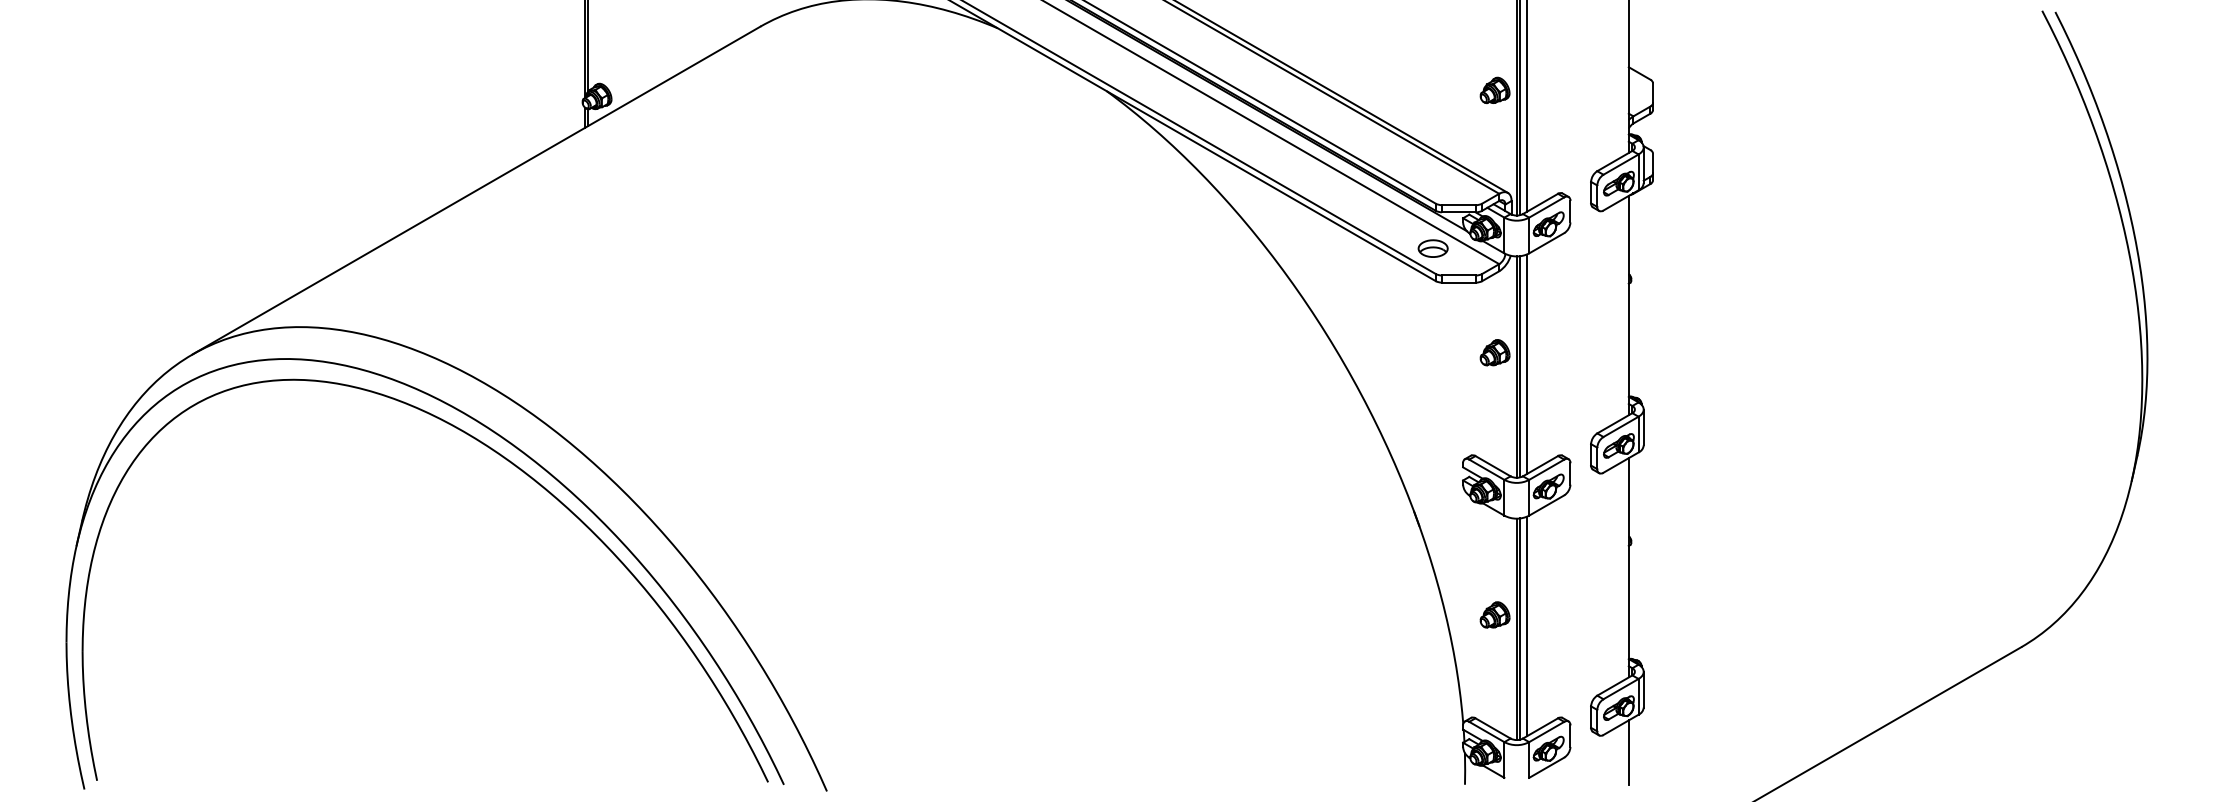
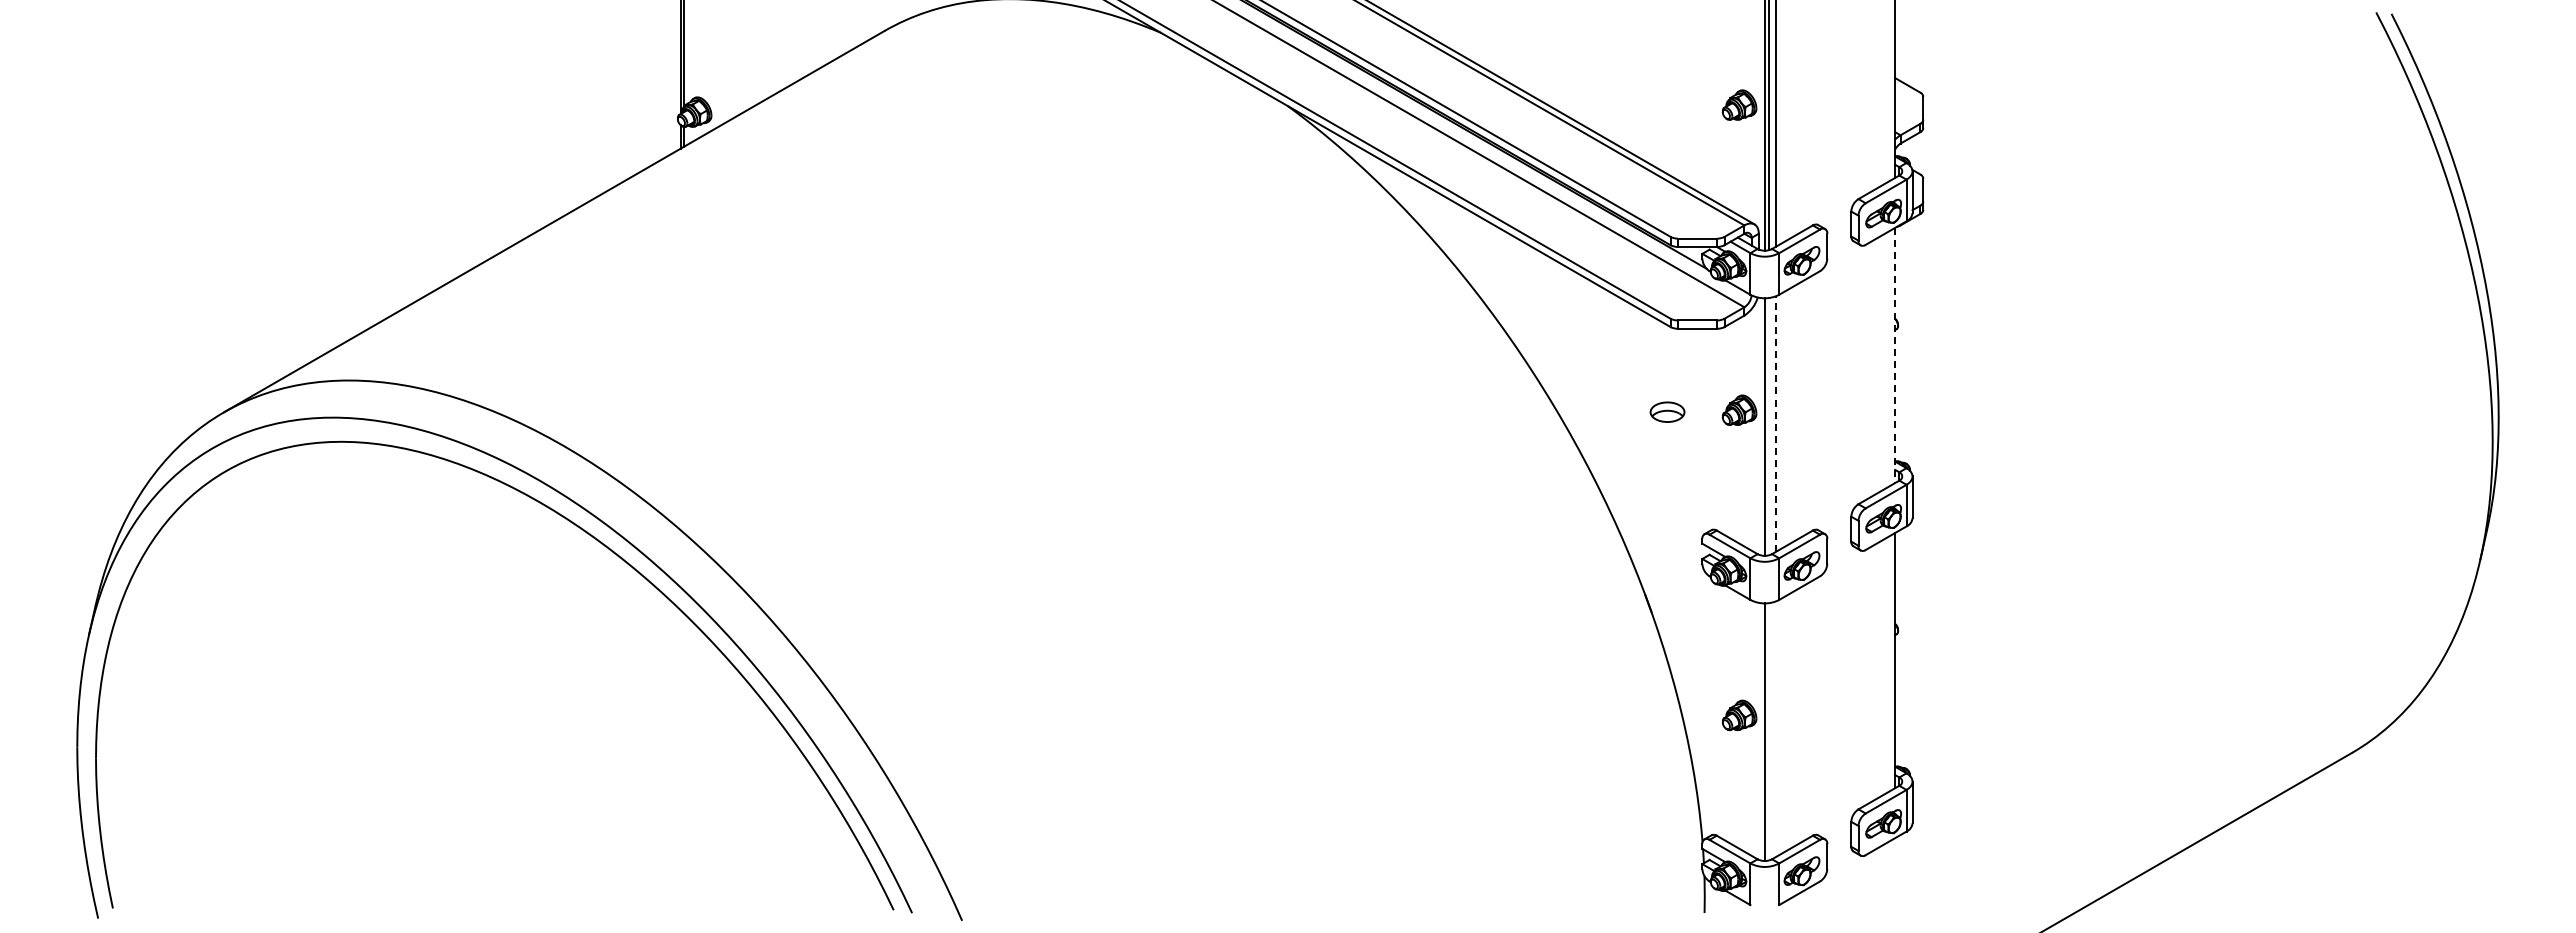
part: (1433, 248) -> (1667, 411), moved
line: (1629, 305) -> (1895, 355), solid -> dashed
line: (1526, 364) -> (1776, 423), solid -> dashed
line: (1520, 366) -> (1769, 426), removed
line: (1526, 626) -> (1776, 728), removed
line: (1520, 628) -> (1769, 731), removed
line: (1629, 752) -> (1895, 875), removed

